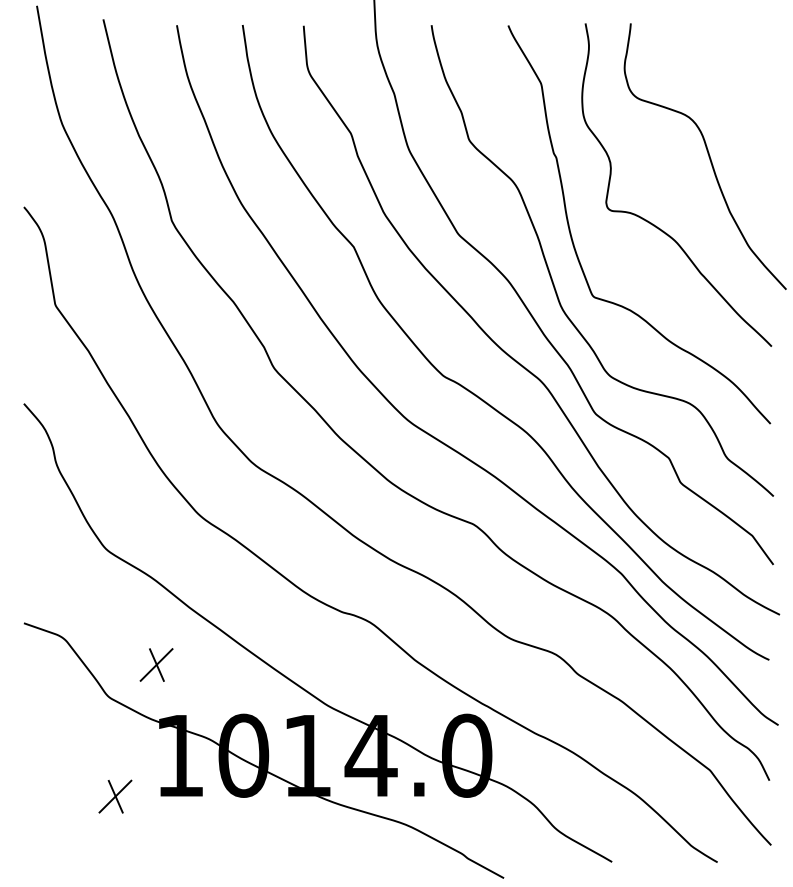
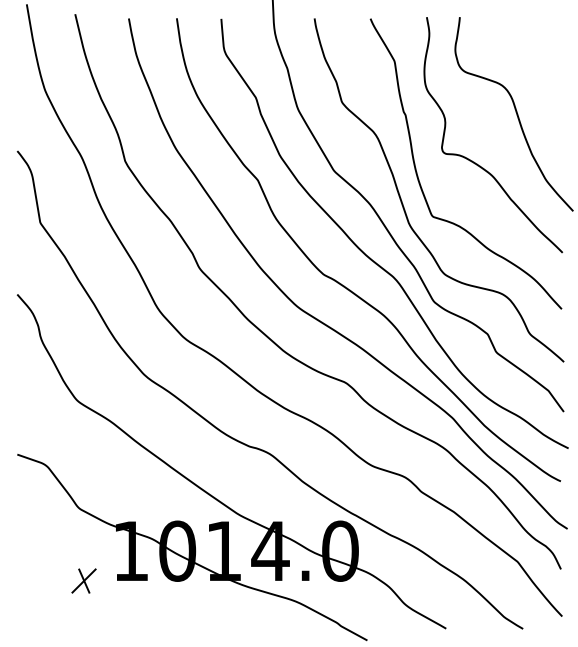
part: (155, 664) -> (113, 484), removed

